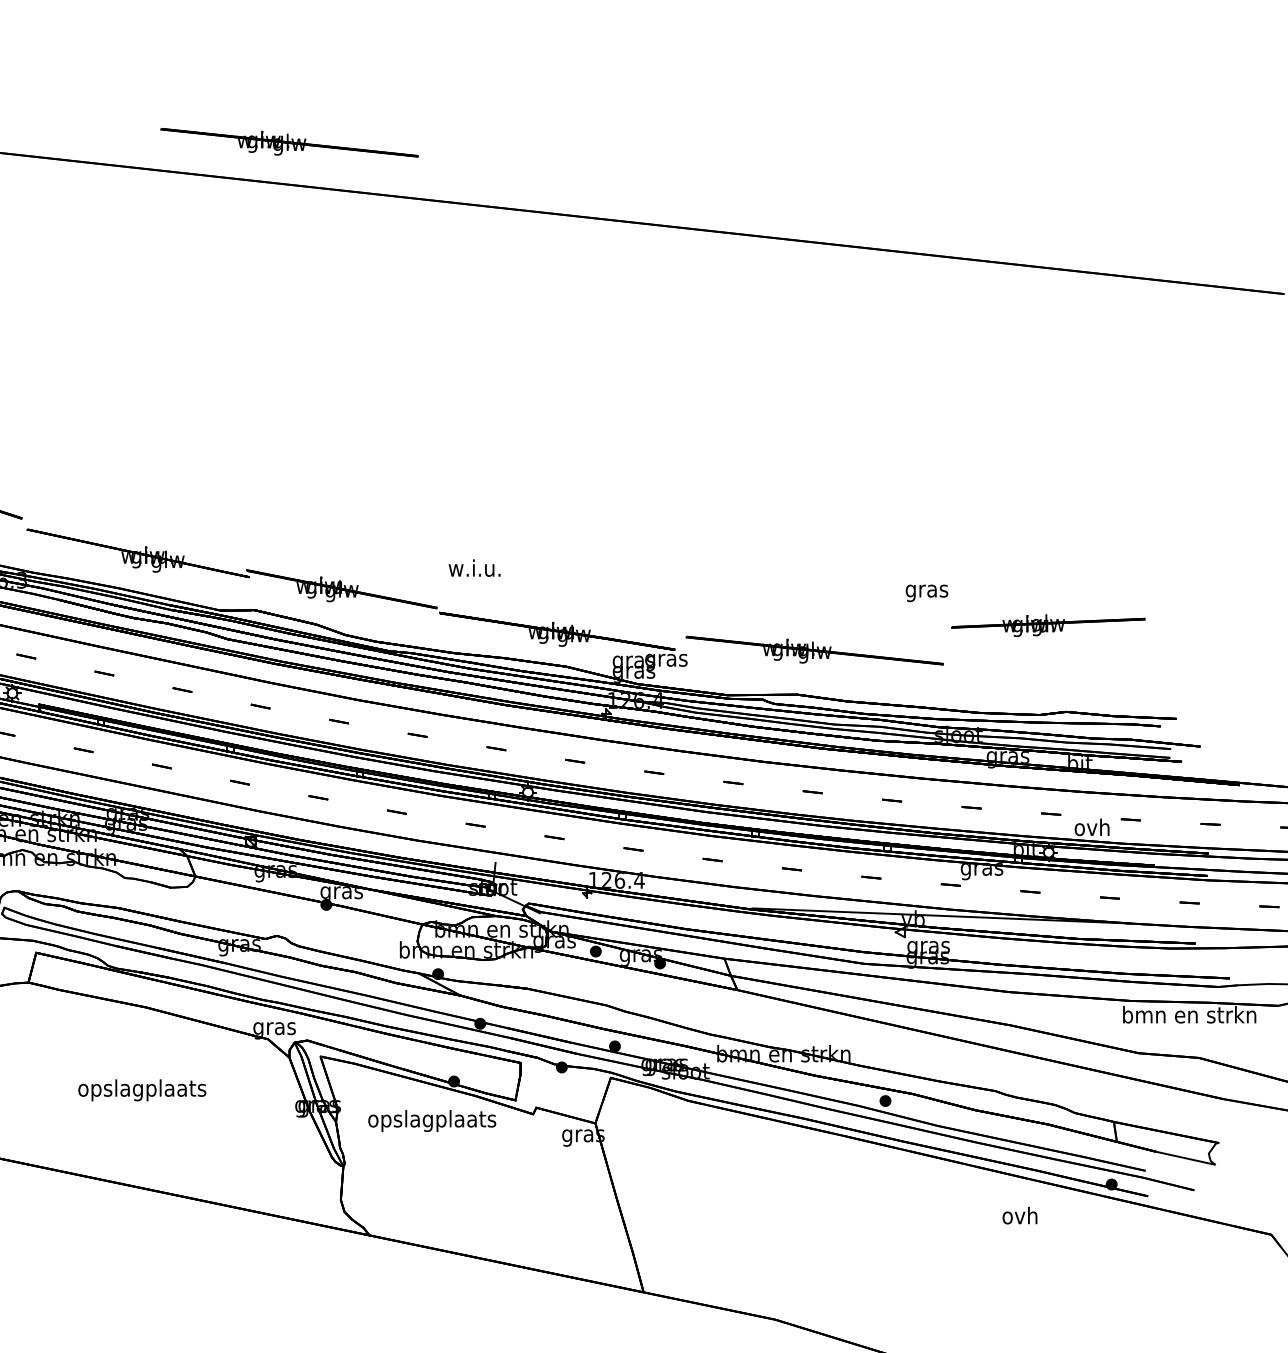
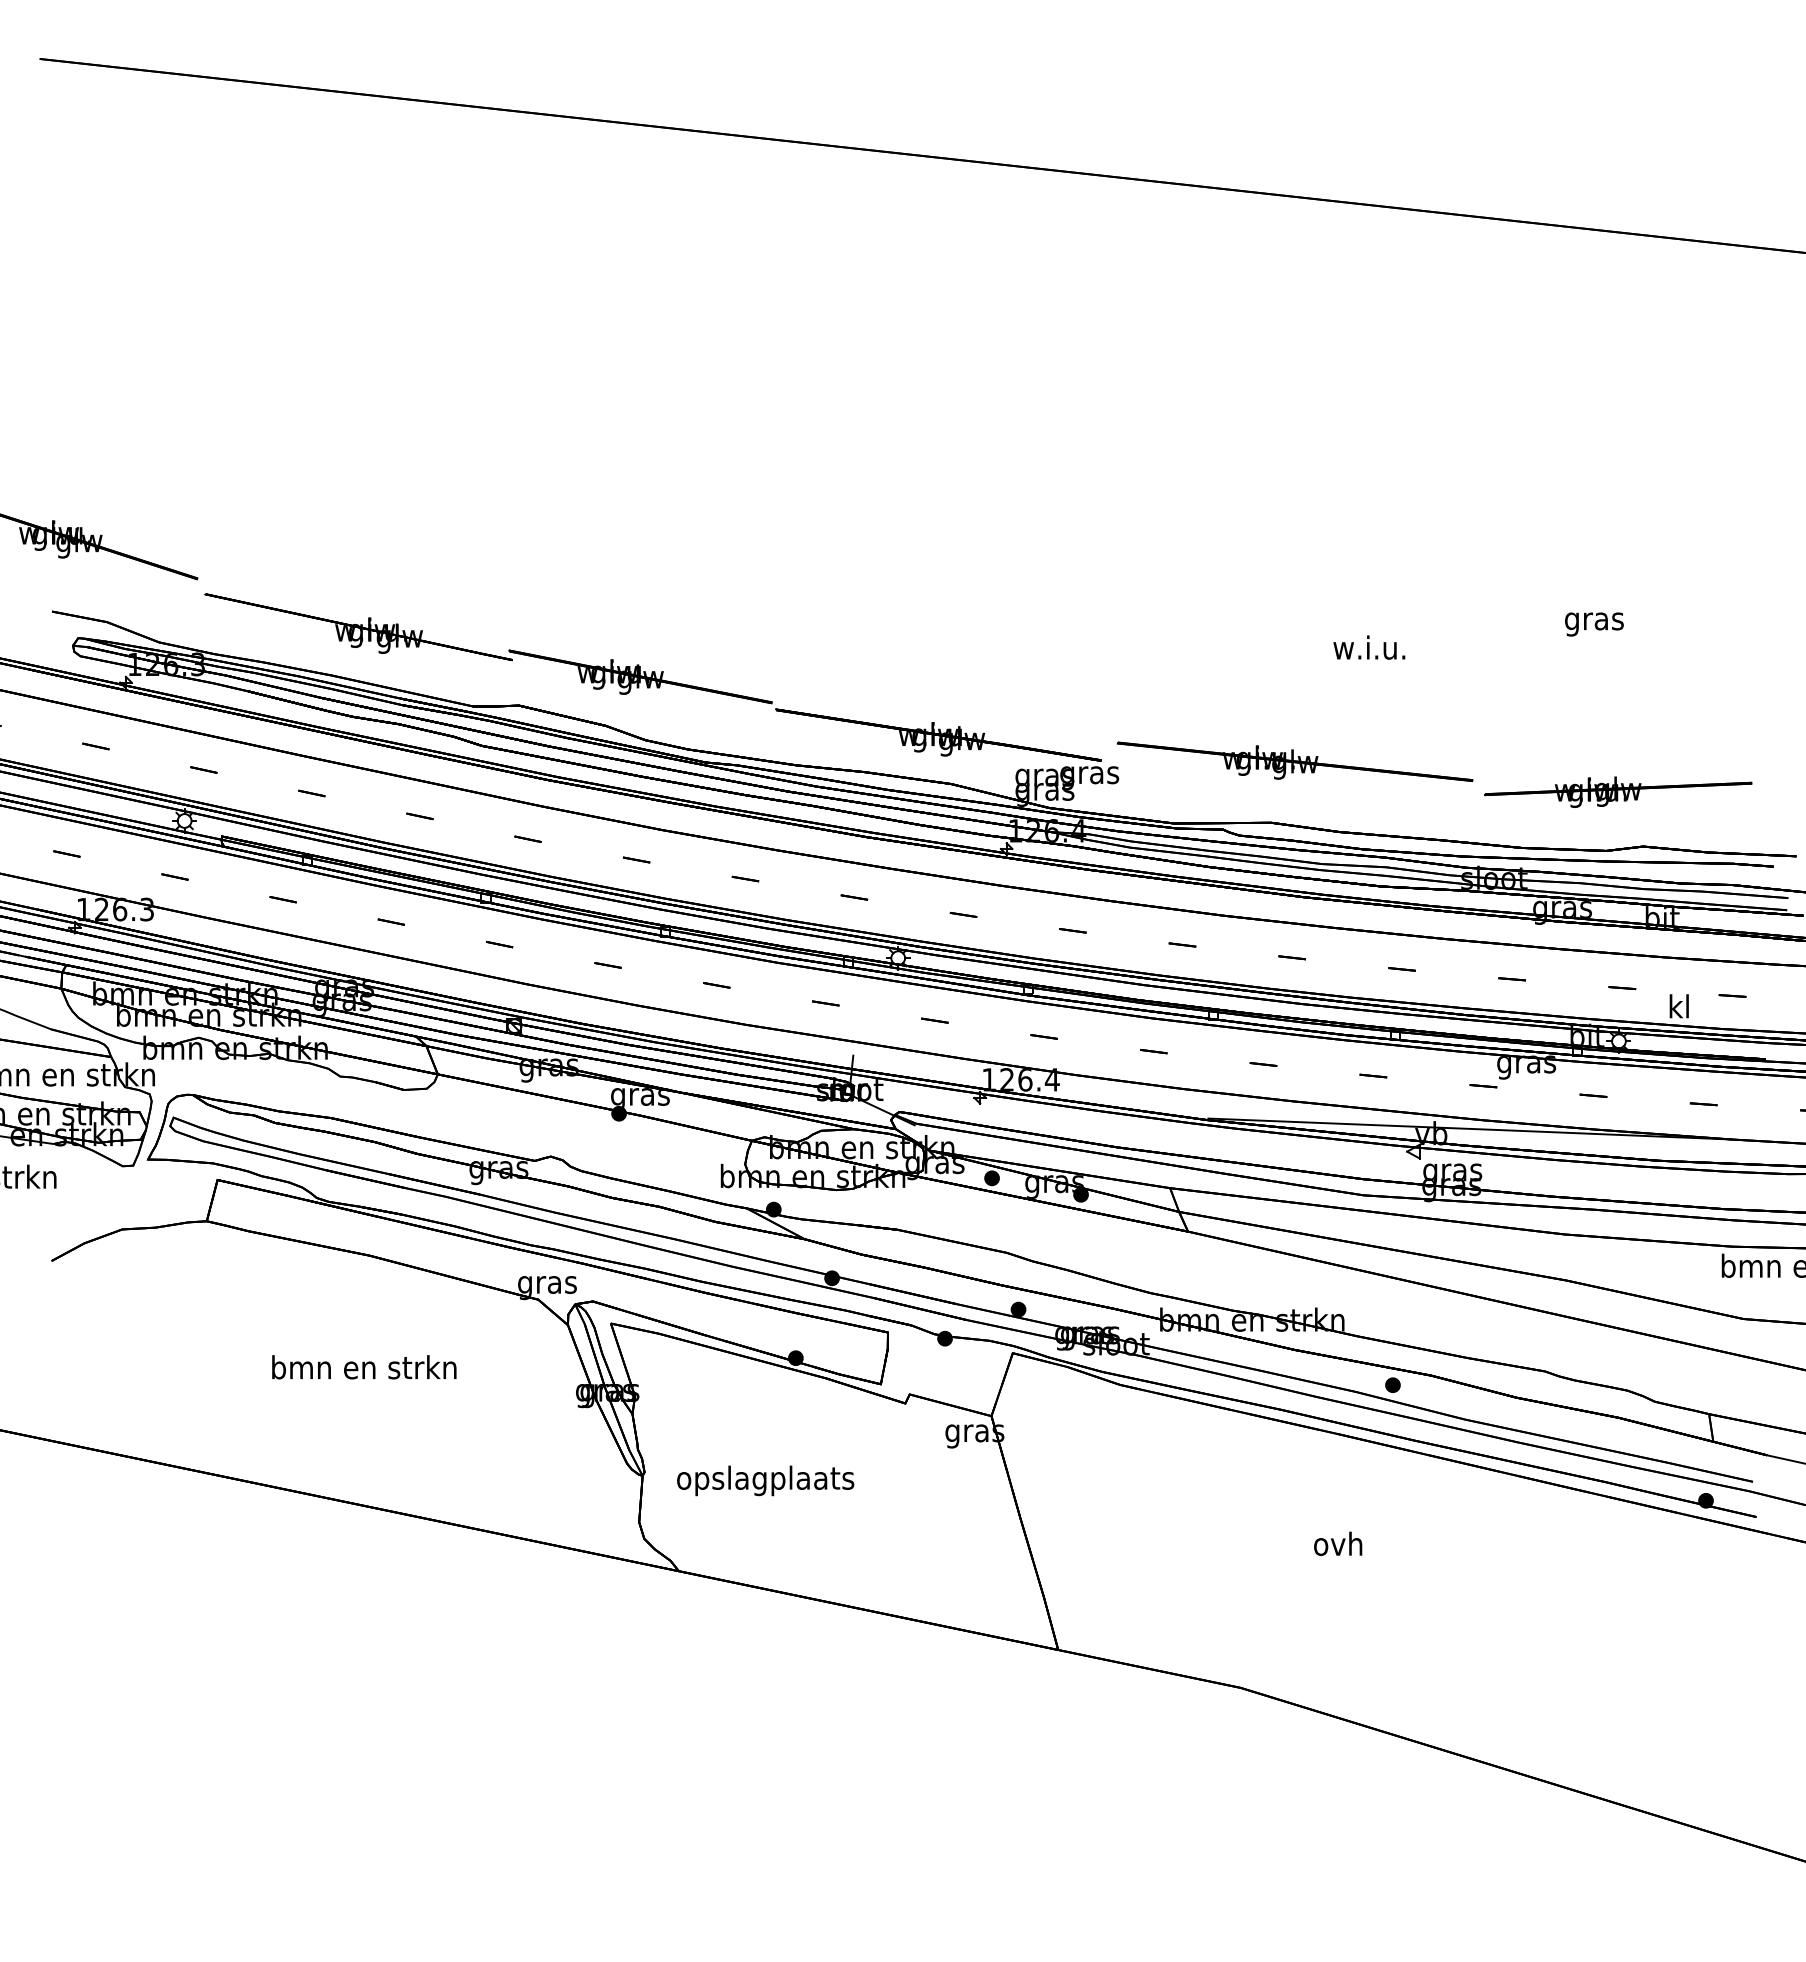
part: (289, 142) -> (567, 58), removed
text: (474, 568) -> (1369, 647), moved
text: (927, 593) -> (1594, 624), moved
part: (1048, 625) -> (1618, 791), moved
text: (1091, 827) -> (1678, 1006), ovh -> kl
text: (142, 1090) -> (364, 1370), opslagplaats -> bmn en strkn
text: (432, 1120) -> (765, 1480), moved
text: (1020, 1215) -> (1338, 1543), moved

